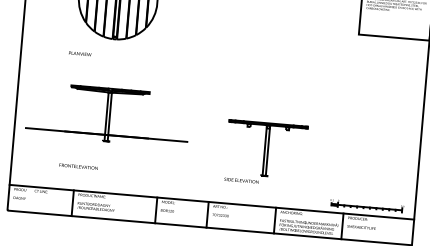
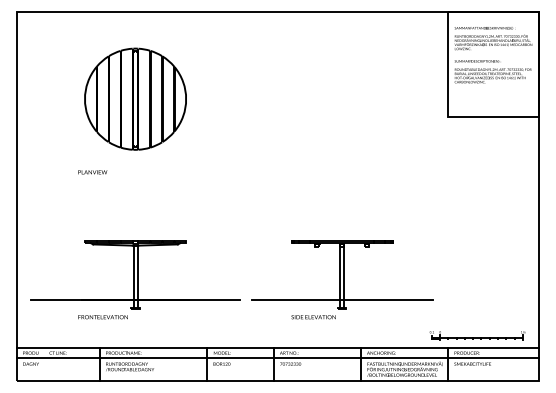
part: (108, 114) -> (135, 274), moved
line: (264, 169) -> (341, 300), added
line: (210, 210) -> (277, 358), added

